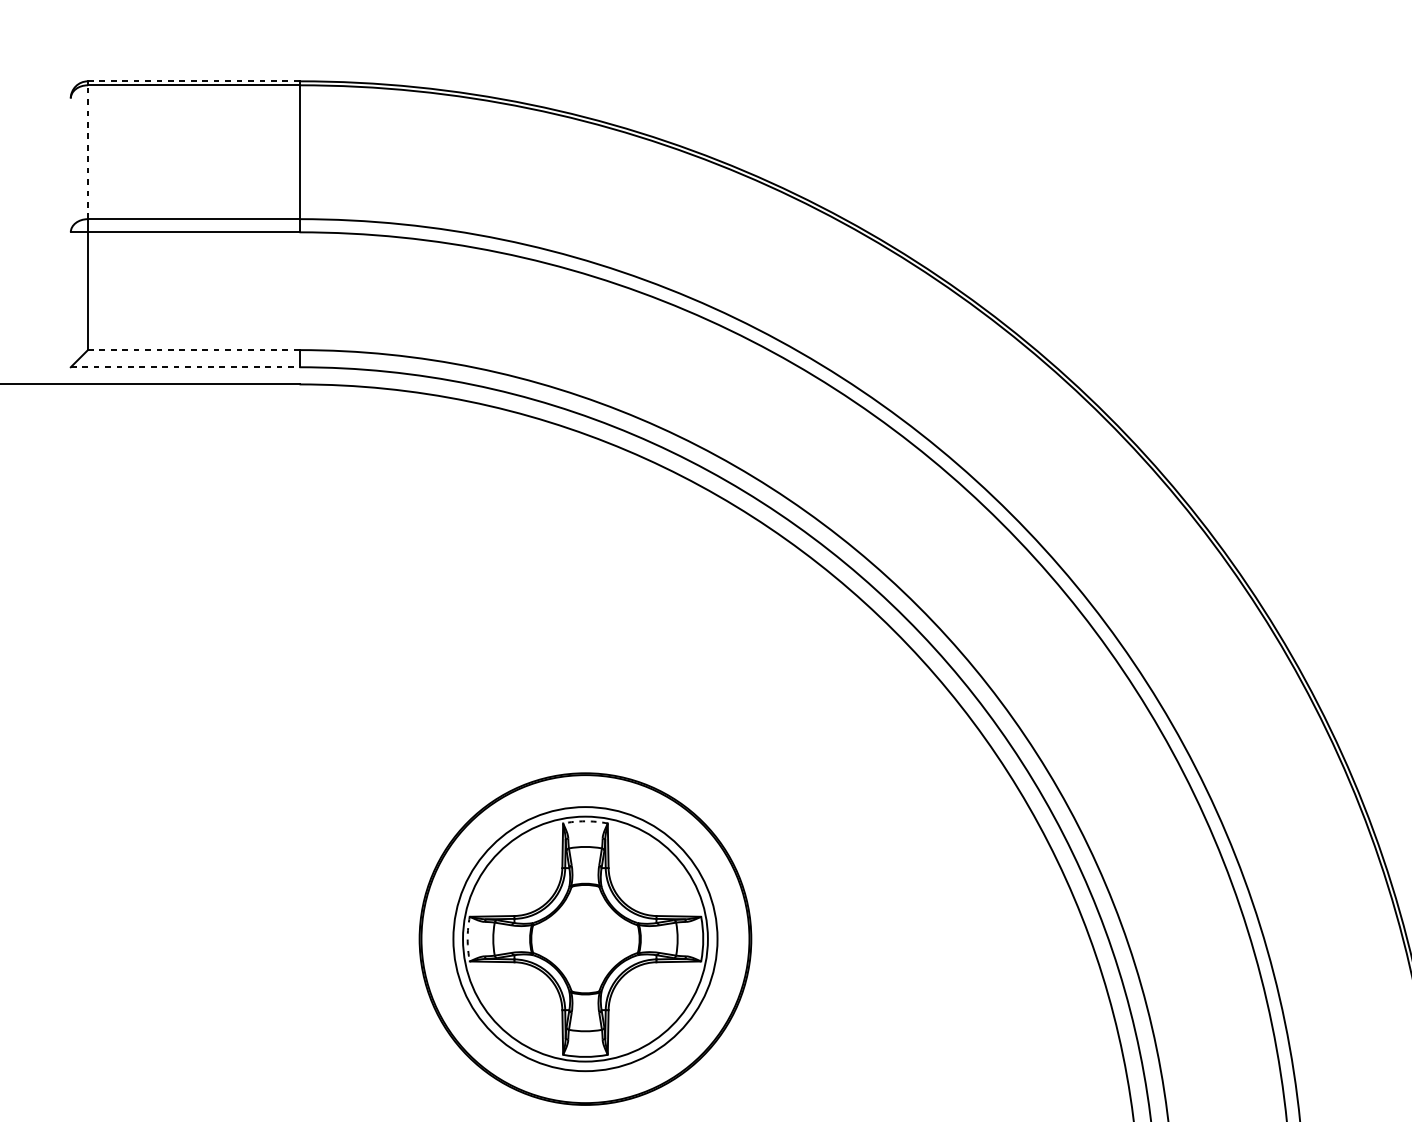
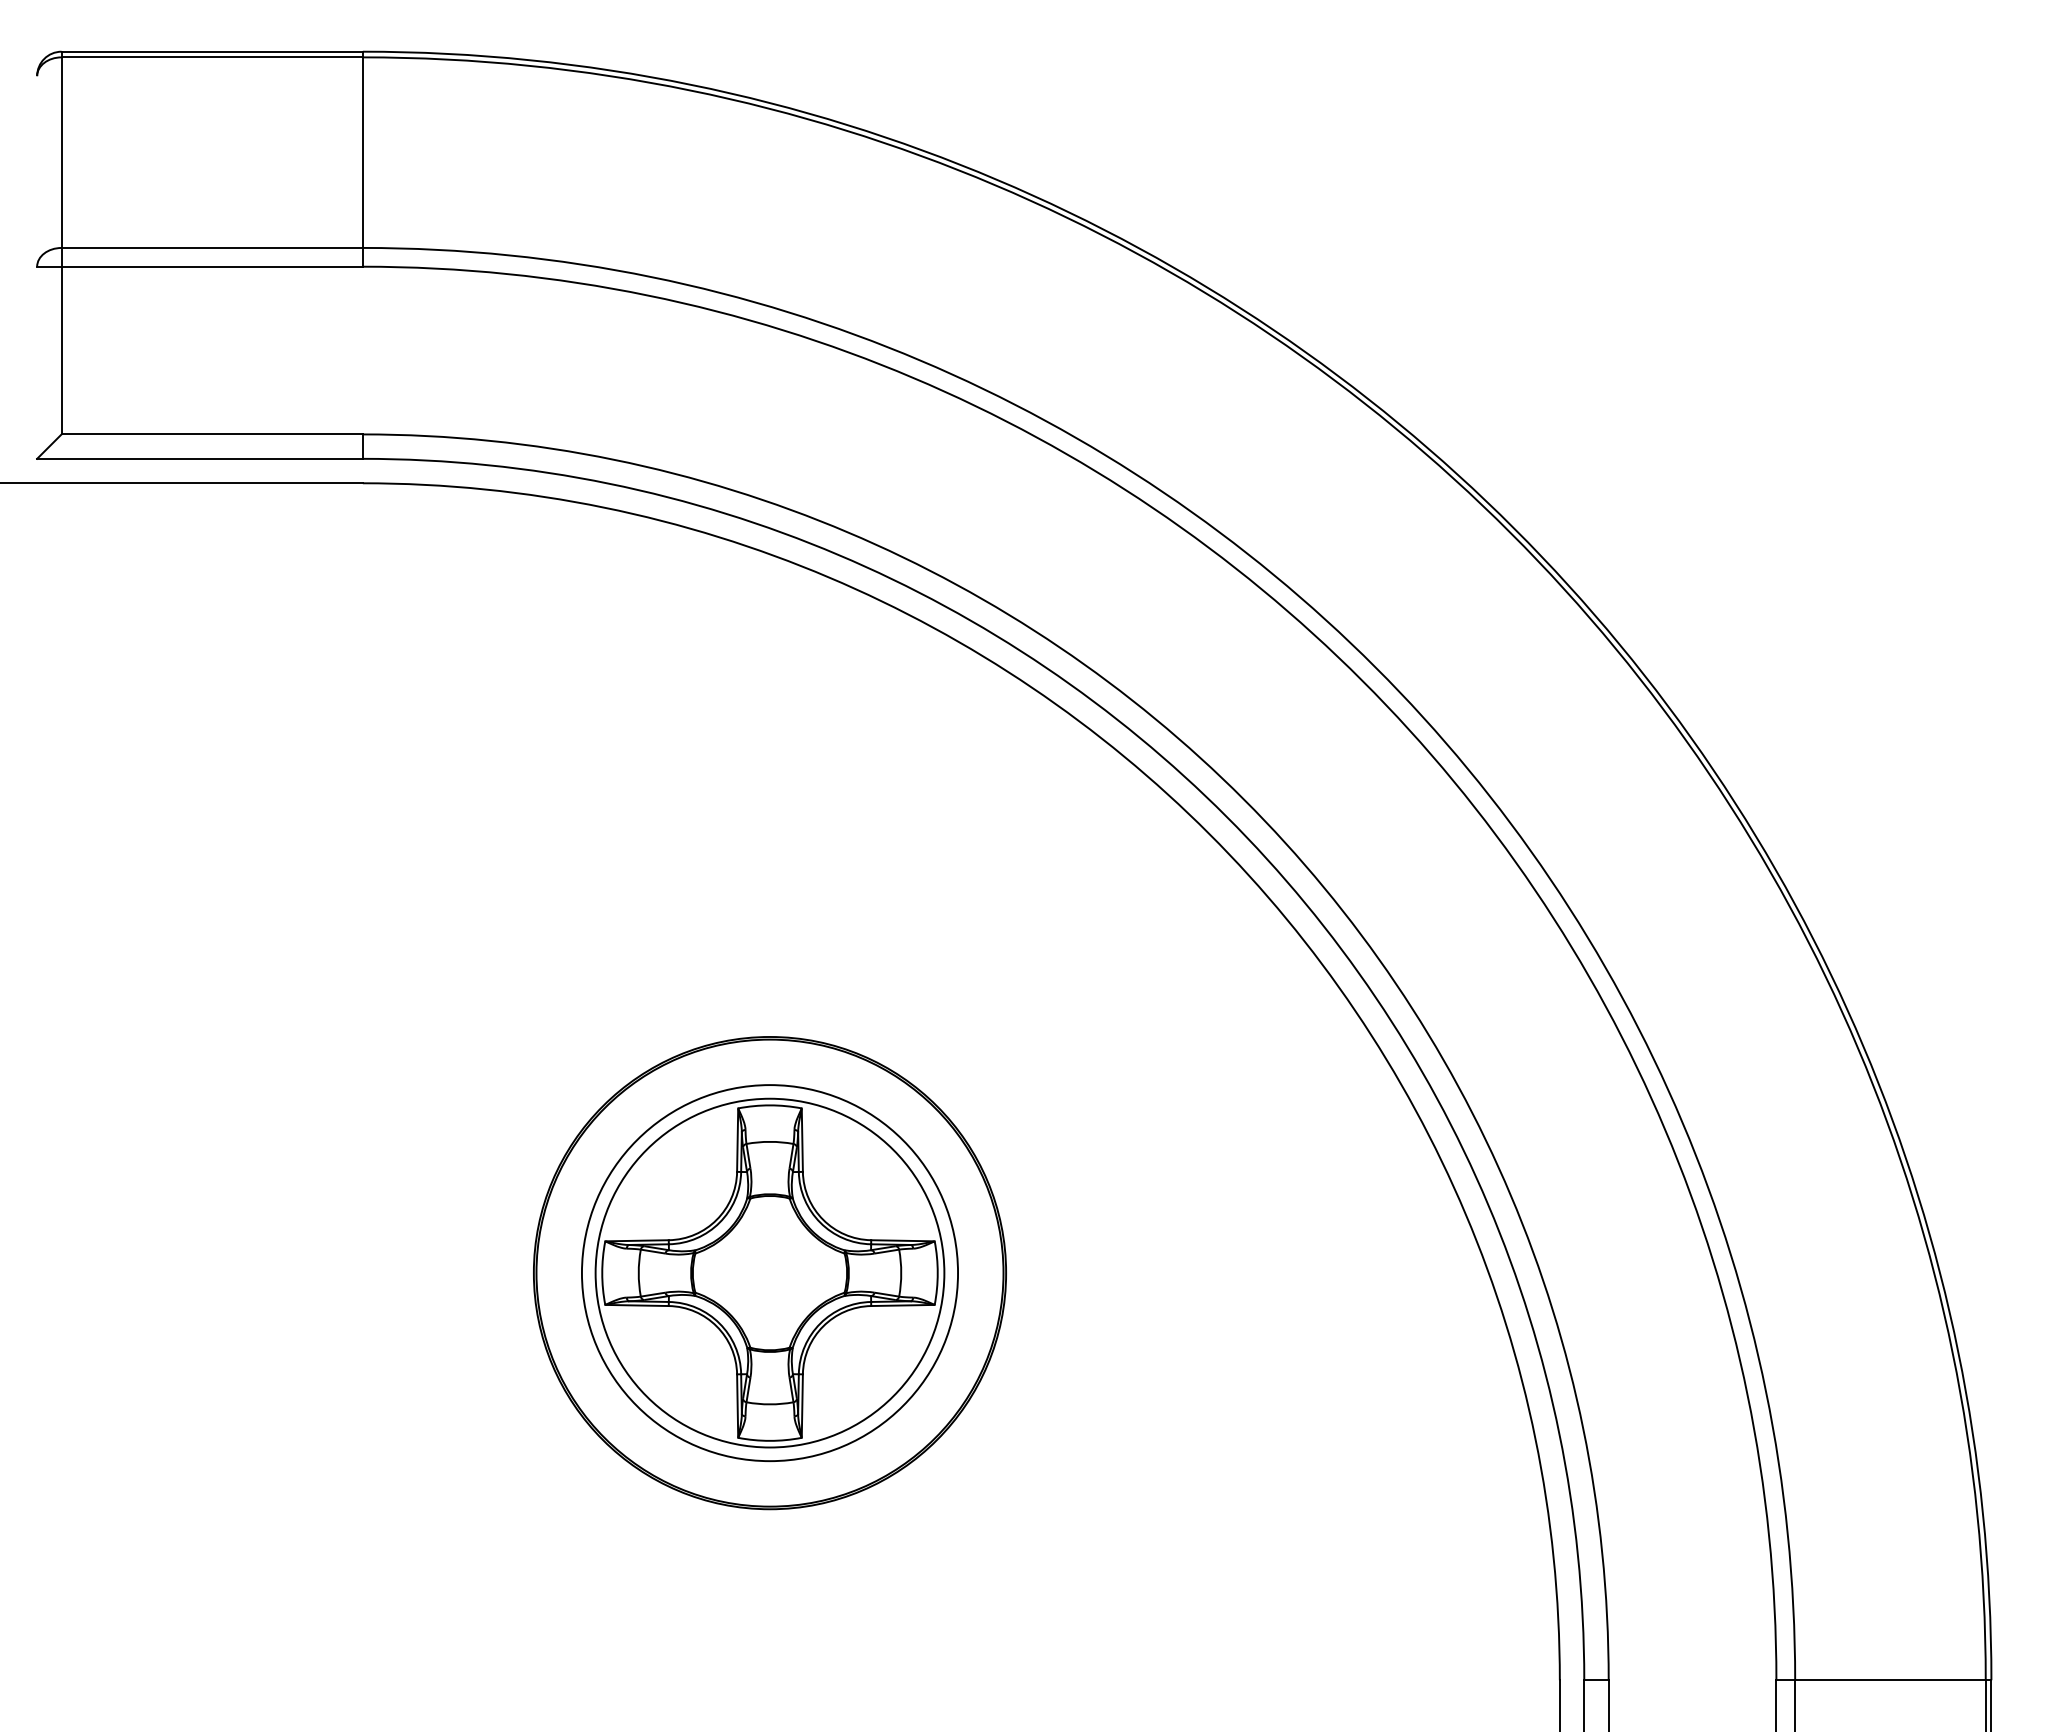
line: (193, 81) -> (212, 51), dashed -> solid
line: (87, 152) -> (61, 152), dashed -> solid
line: (193, 350) -> (212, 434), dashed -> solid
line: (185, 367) -> (200, 458), dashed -> solid
arc: (585, 821) -> (770, 1105), dashed -> solid
arc: (467, 939) -> (602, 1273), dashed -> solid

